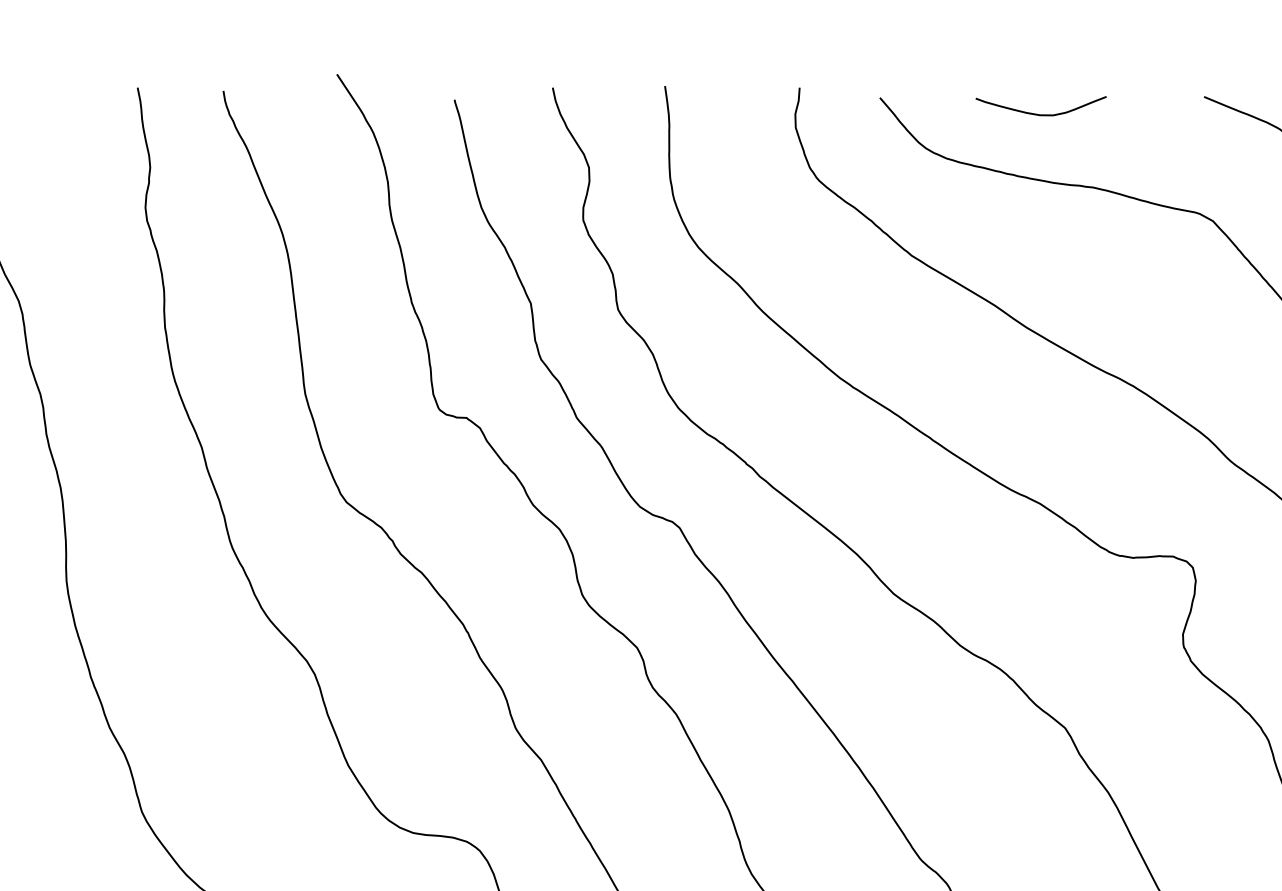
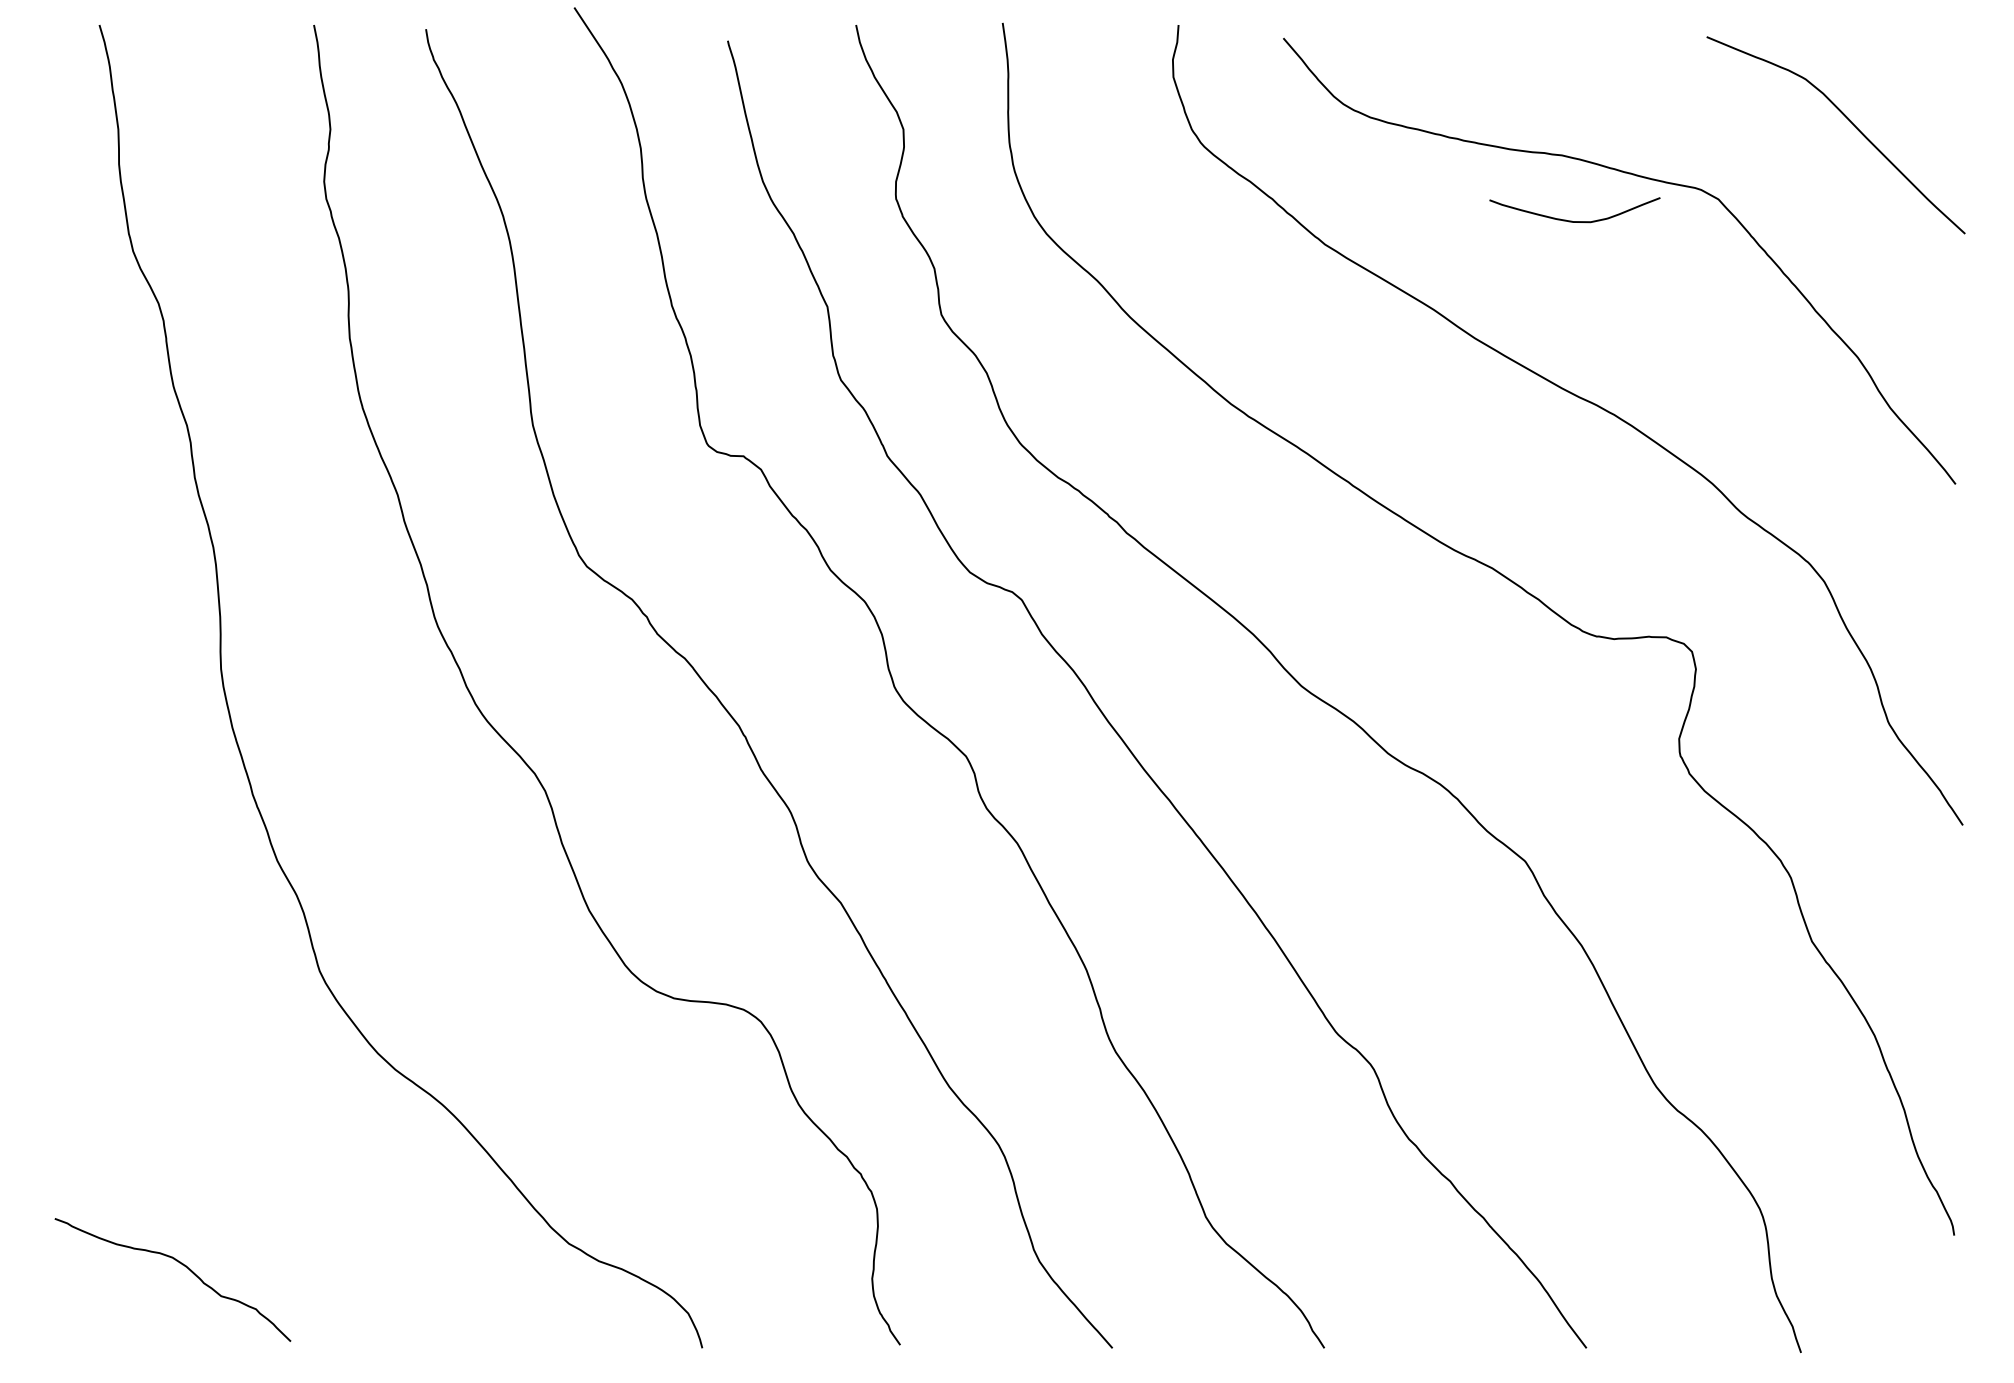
curve: (1038, 114) -> (1571, 220), moved

